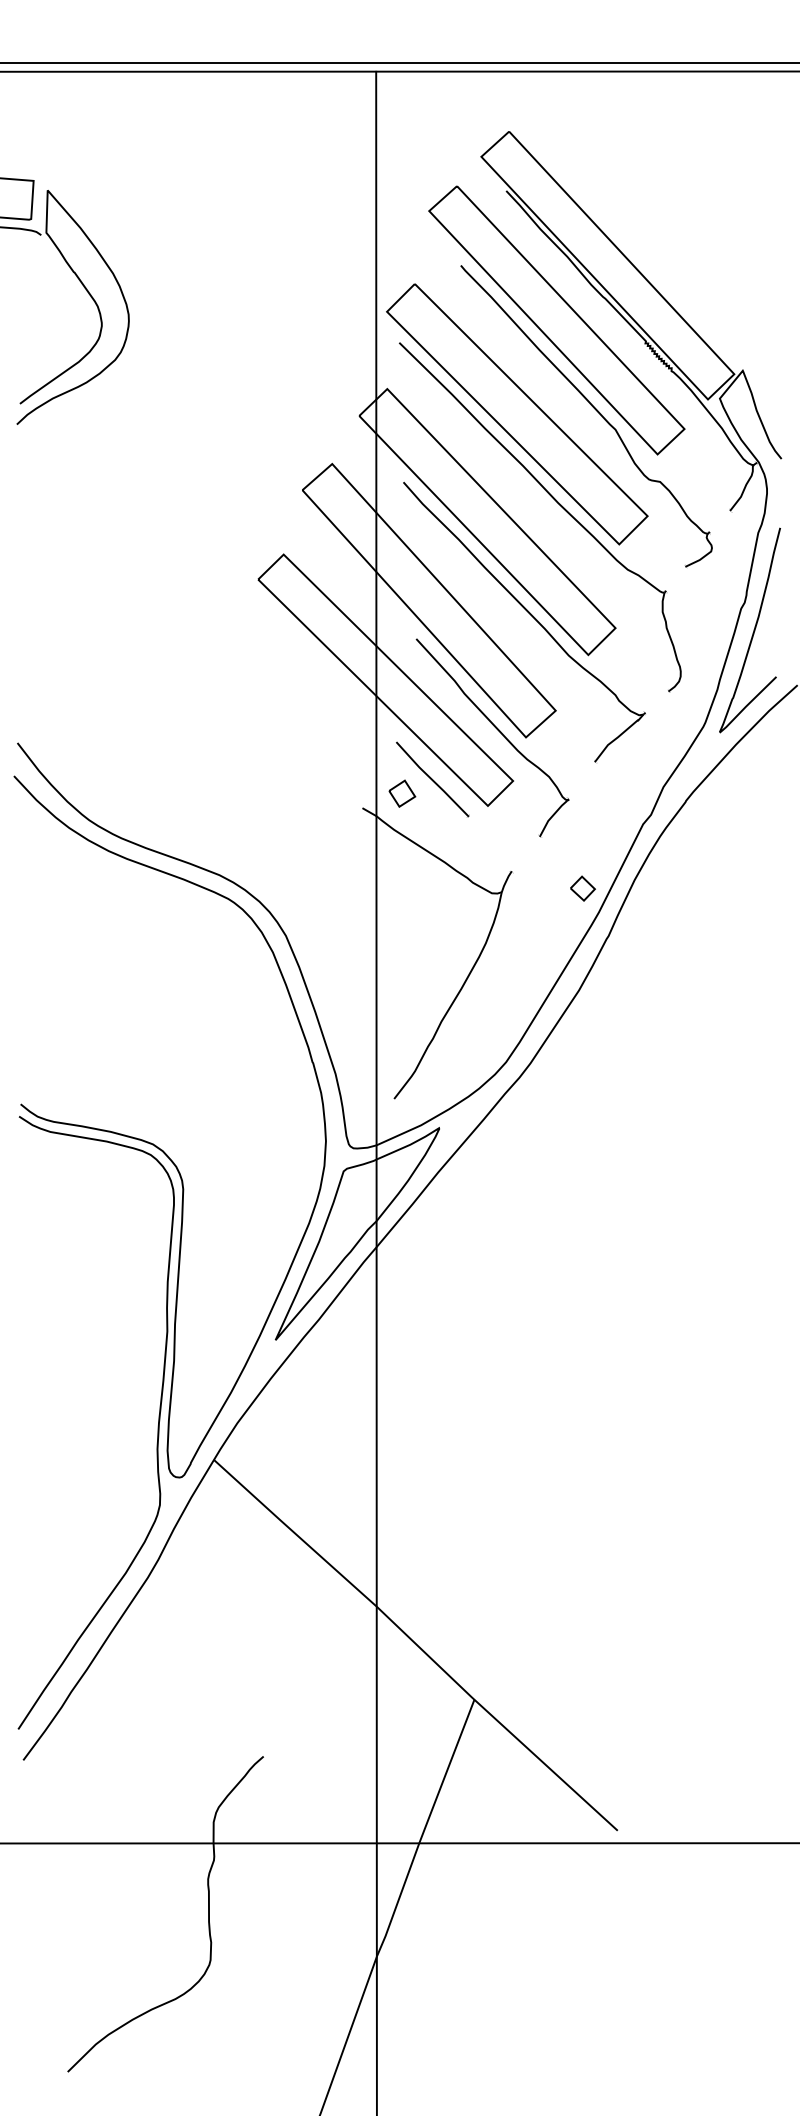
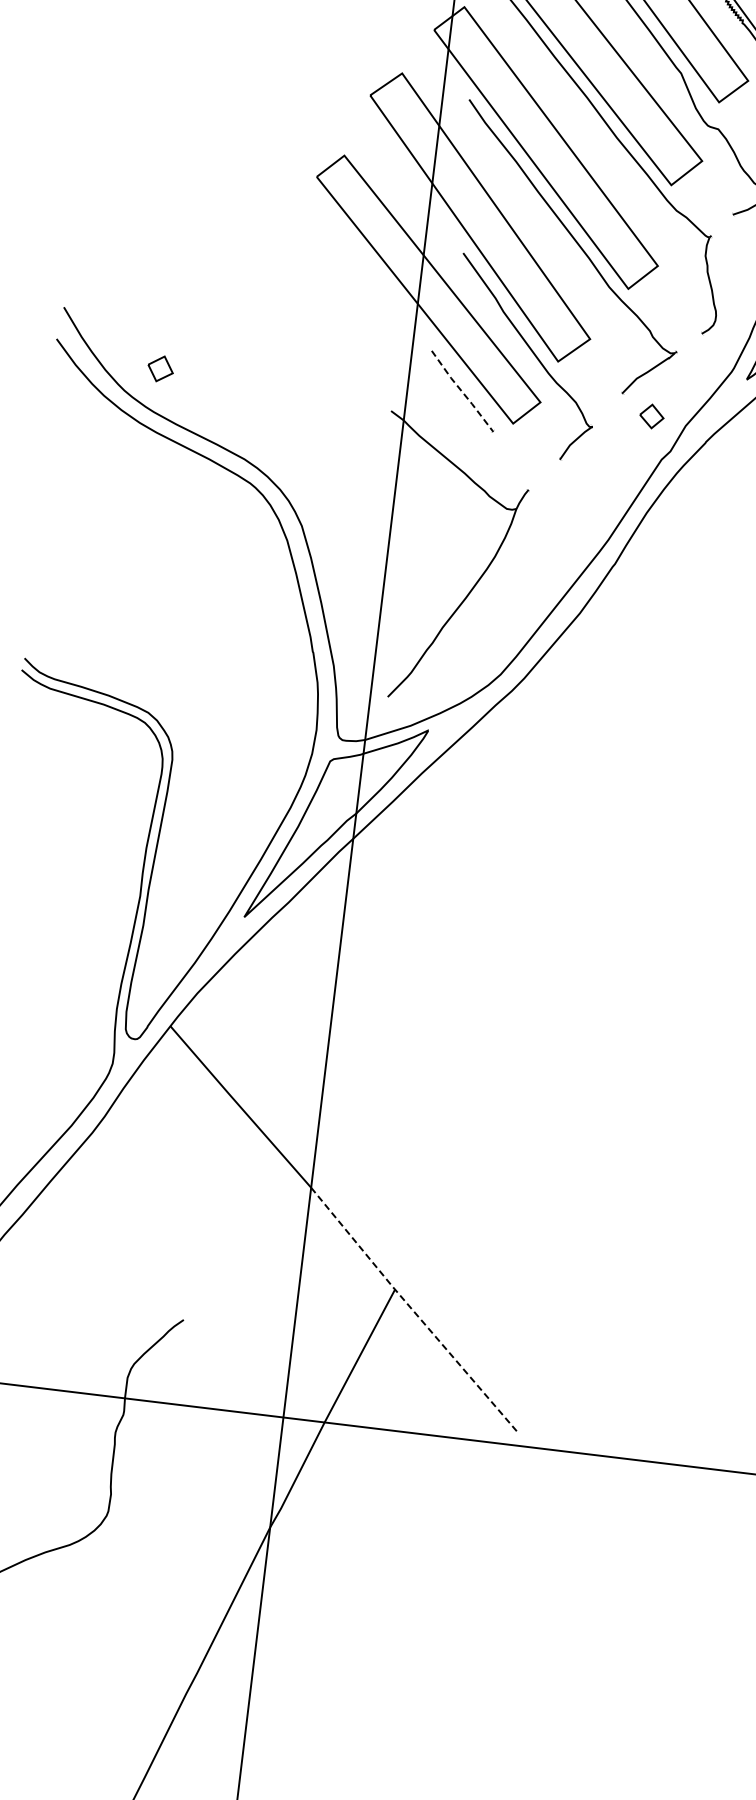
line: (432, 779) -> (462, 391), solid -> dashed
part: (402, 793) -> (160, 368), moved
part: (582, 888) -> (651, 416), moved
line: (496, 1719) -> (414, 1311), solid -> dashed

